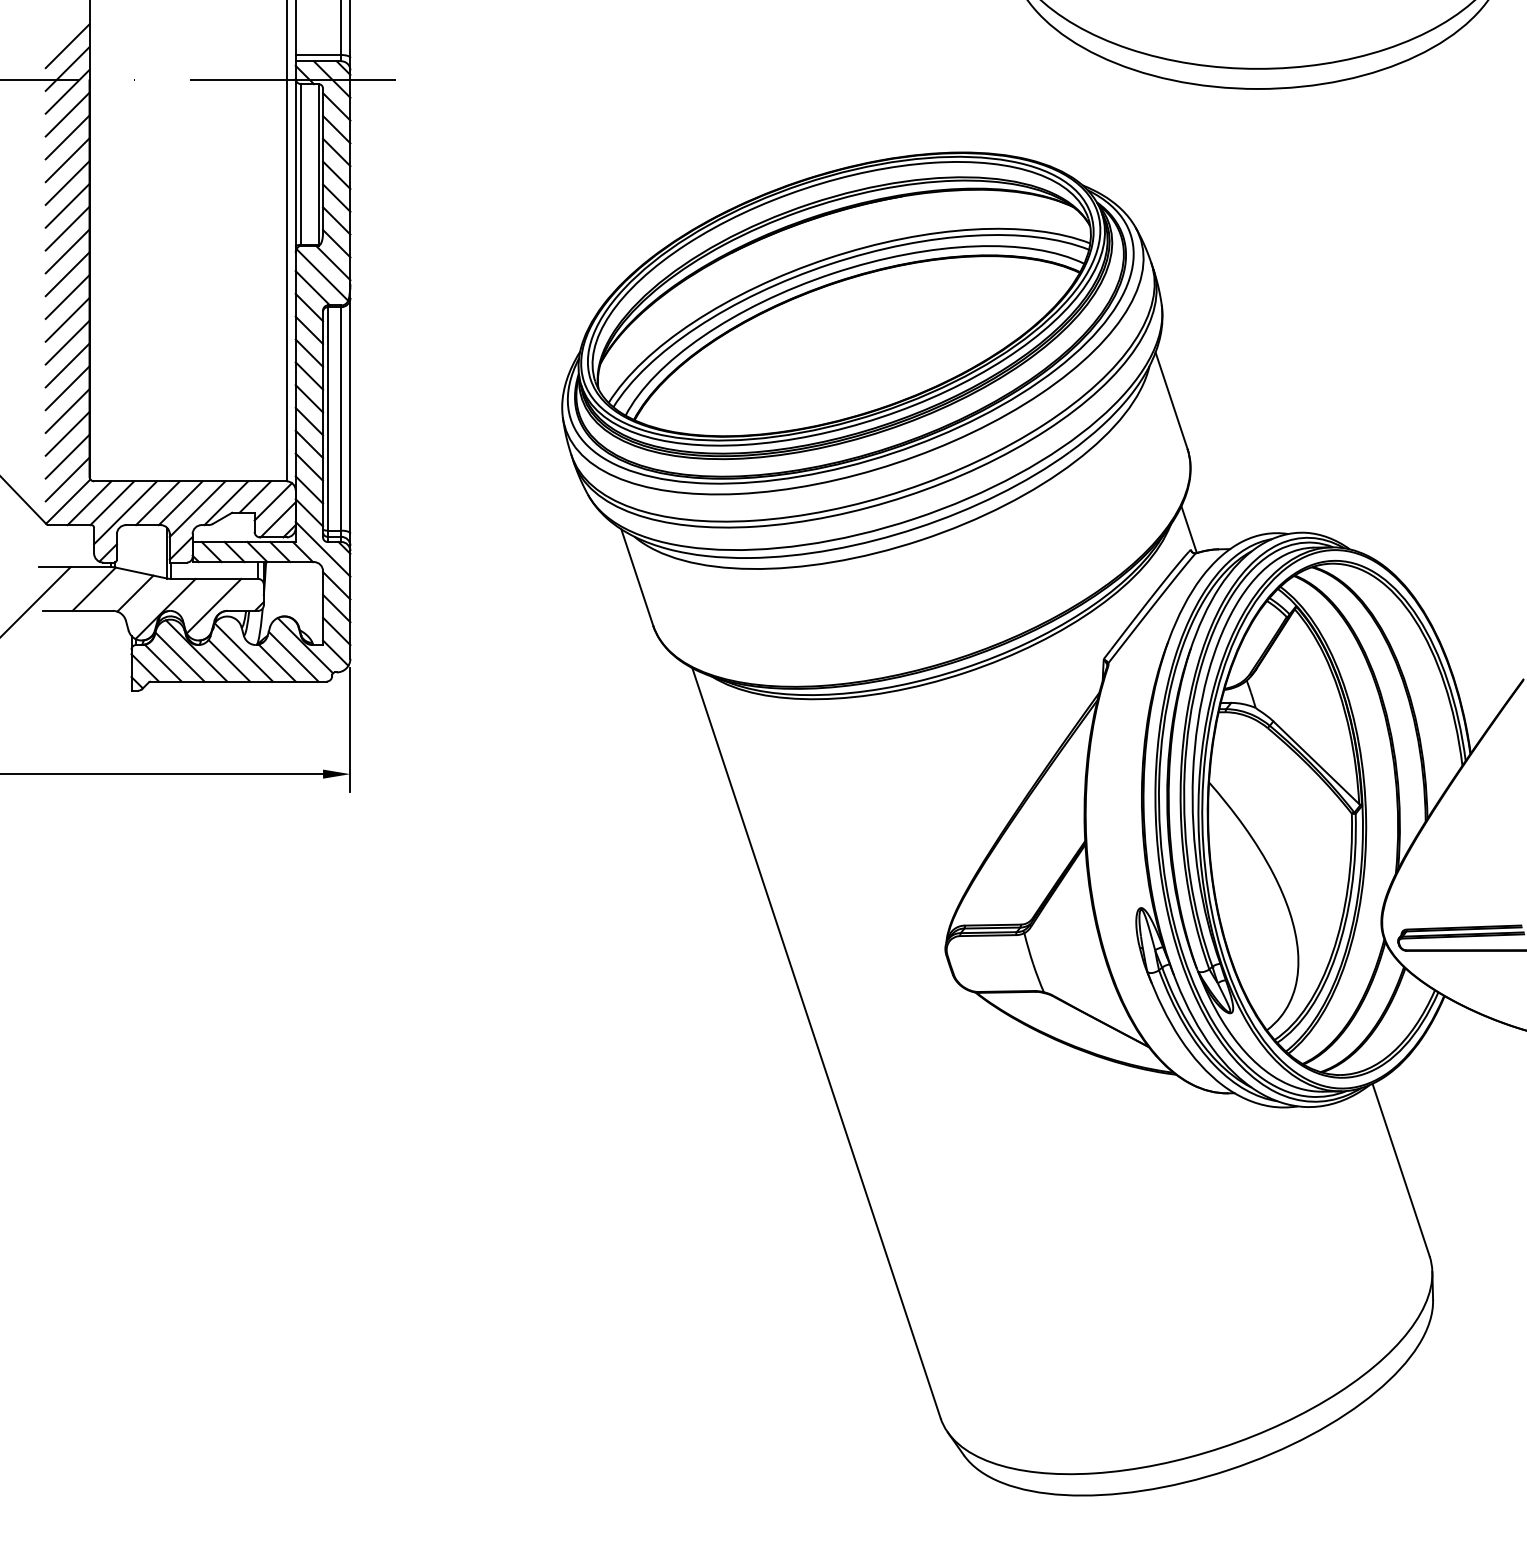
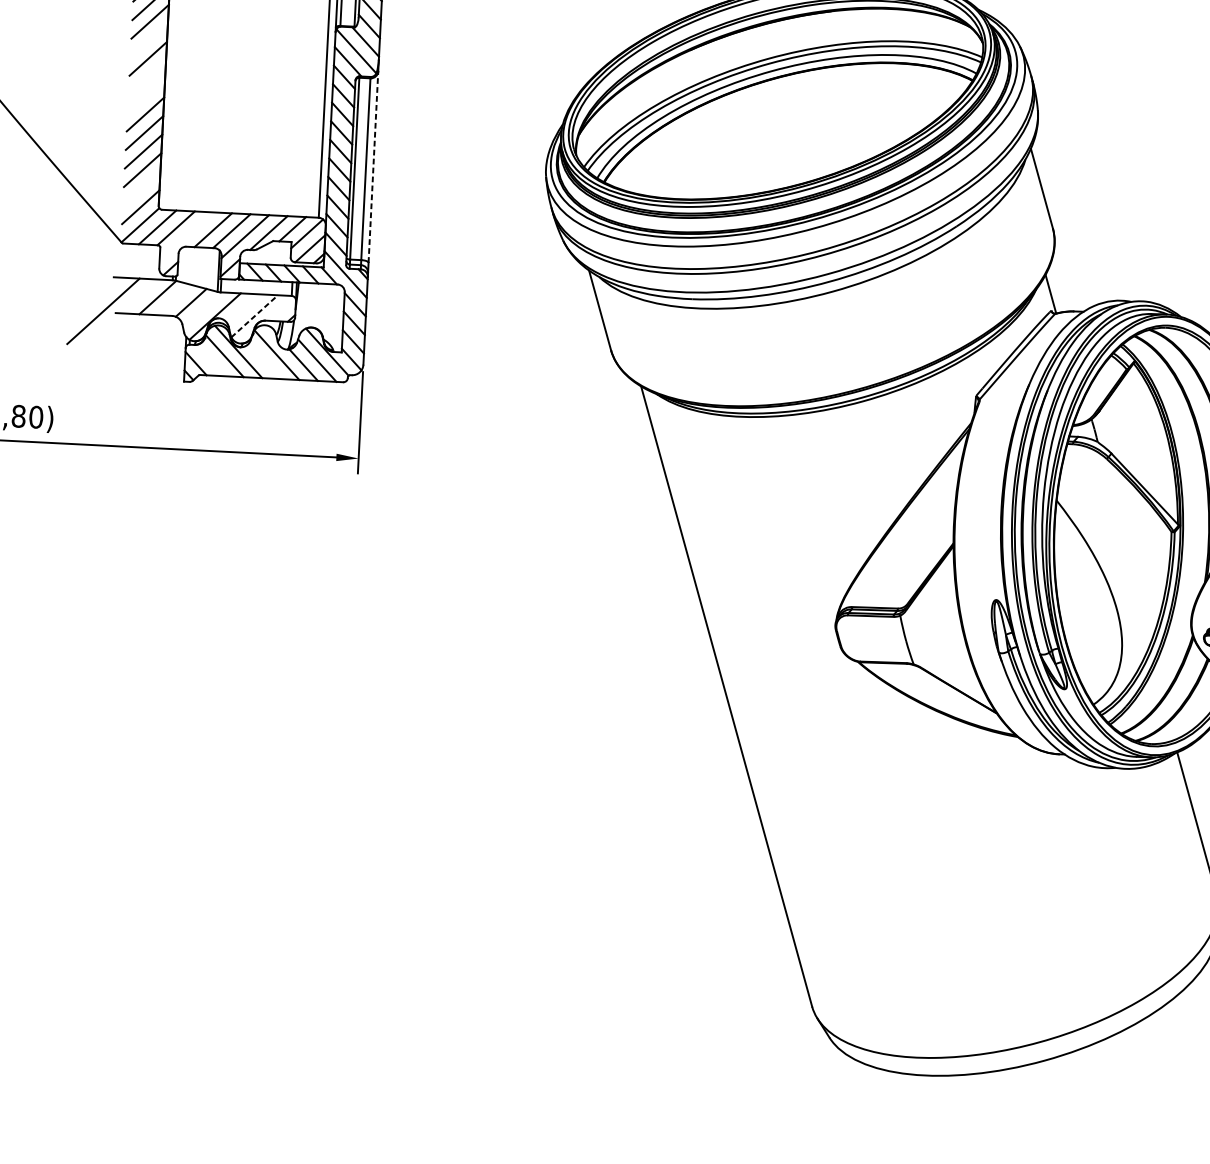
line: (67, 274) -> (149, 40), removed
line: (67, 319) -> (147, 77), removed
line: (67, 342) -> (146, 95), removed
line: (350, 415) -> (373, 166), solid -> dashed
line: (67, 456) -> (141, 188), removed
line: (125, 512) -> (186, 236), removed
line: (214, 606) -> (255, 316), solid -> dashed
line: (229, 660) -> (264, 361), removed
line: (162, 662) -> (210, 359), removed

